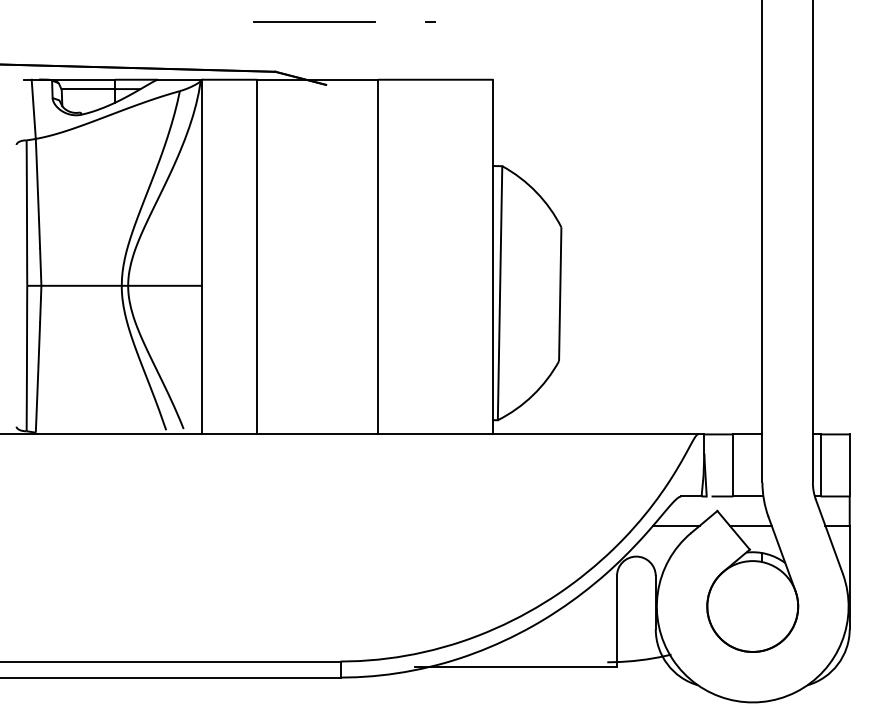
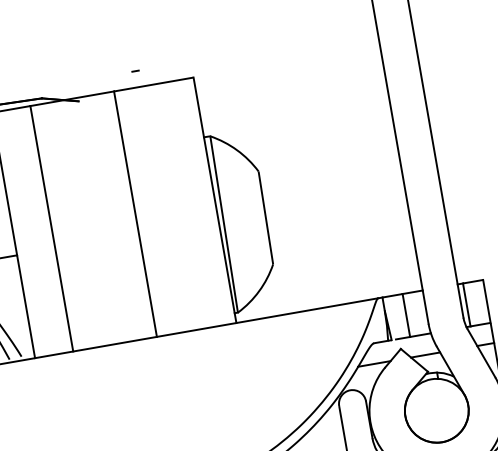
line: (314, 21) -> (62, 58), removed
line: (430, 21) -> (135, 71), moved

